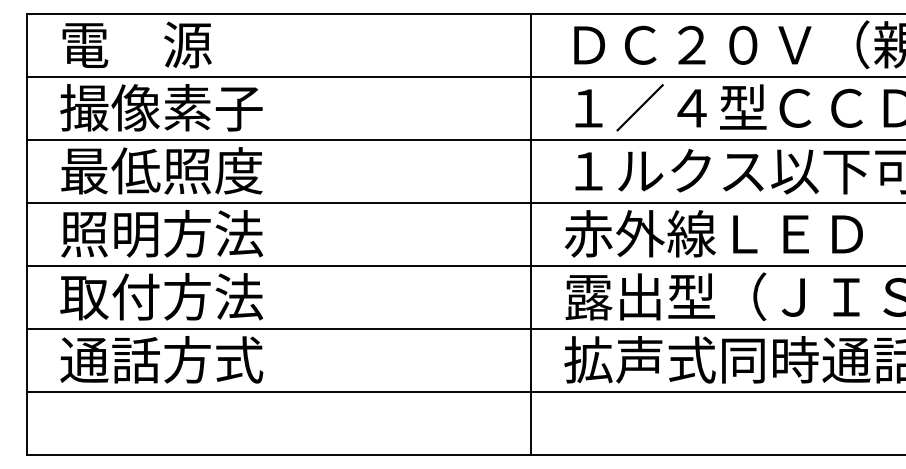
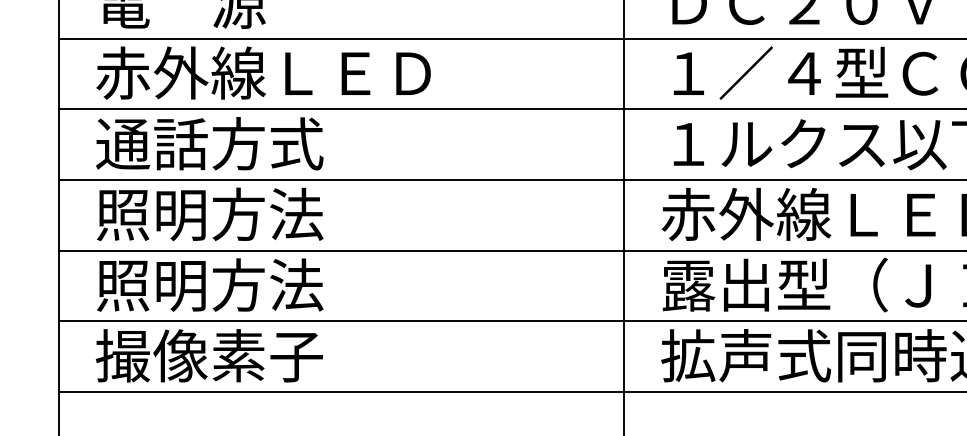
text: (209, 107) -> (263, 72), 撮像素子 -> 赤外線ＬＥＤ
text: (161, 170) -> (209, 143), 最低照度 -> 通話方式
text: (109, 296) -> (151, 284), 取付方法 -> 照明方法
text: (161, 359) -> (209, 355), 通話方式 -> 撮像素子

